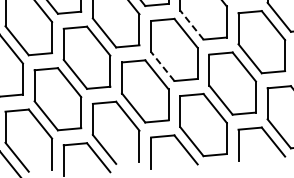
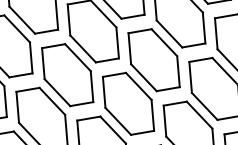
line: (191, 25) -> (169, 34), dashed -> solid
line: (162, 66) -> (143, 77), dashed -> solid

